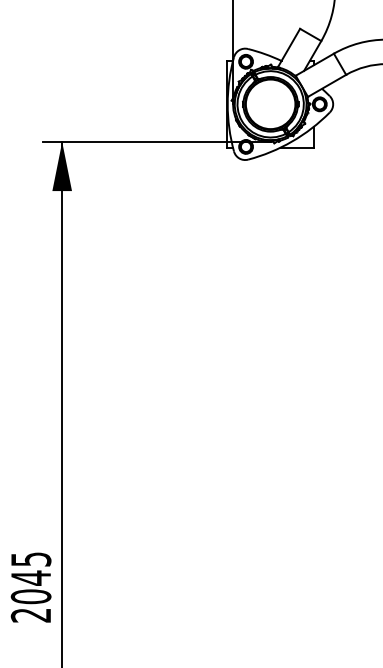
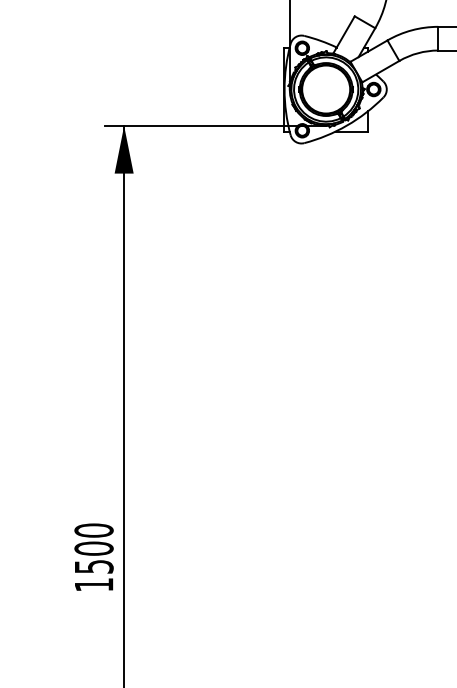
text: (30, 587) -> (93, 557), 2045 -> 1500

